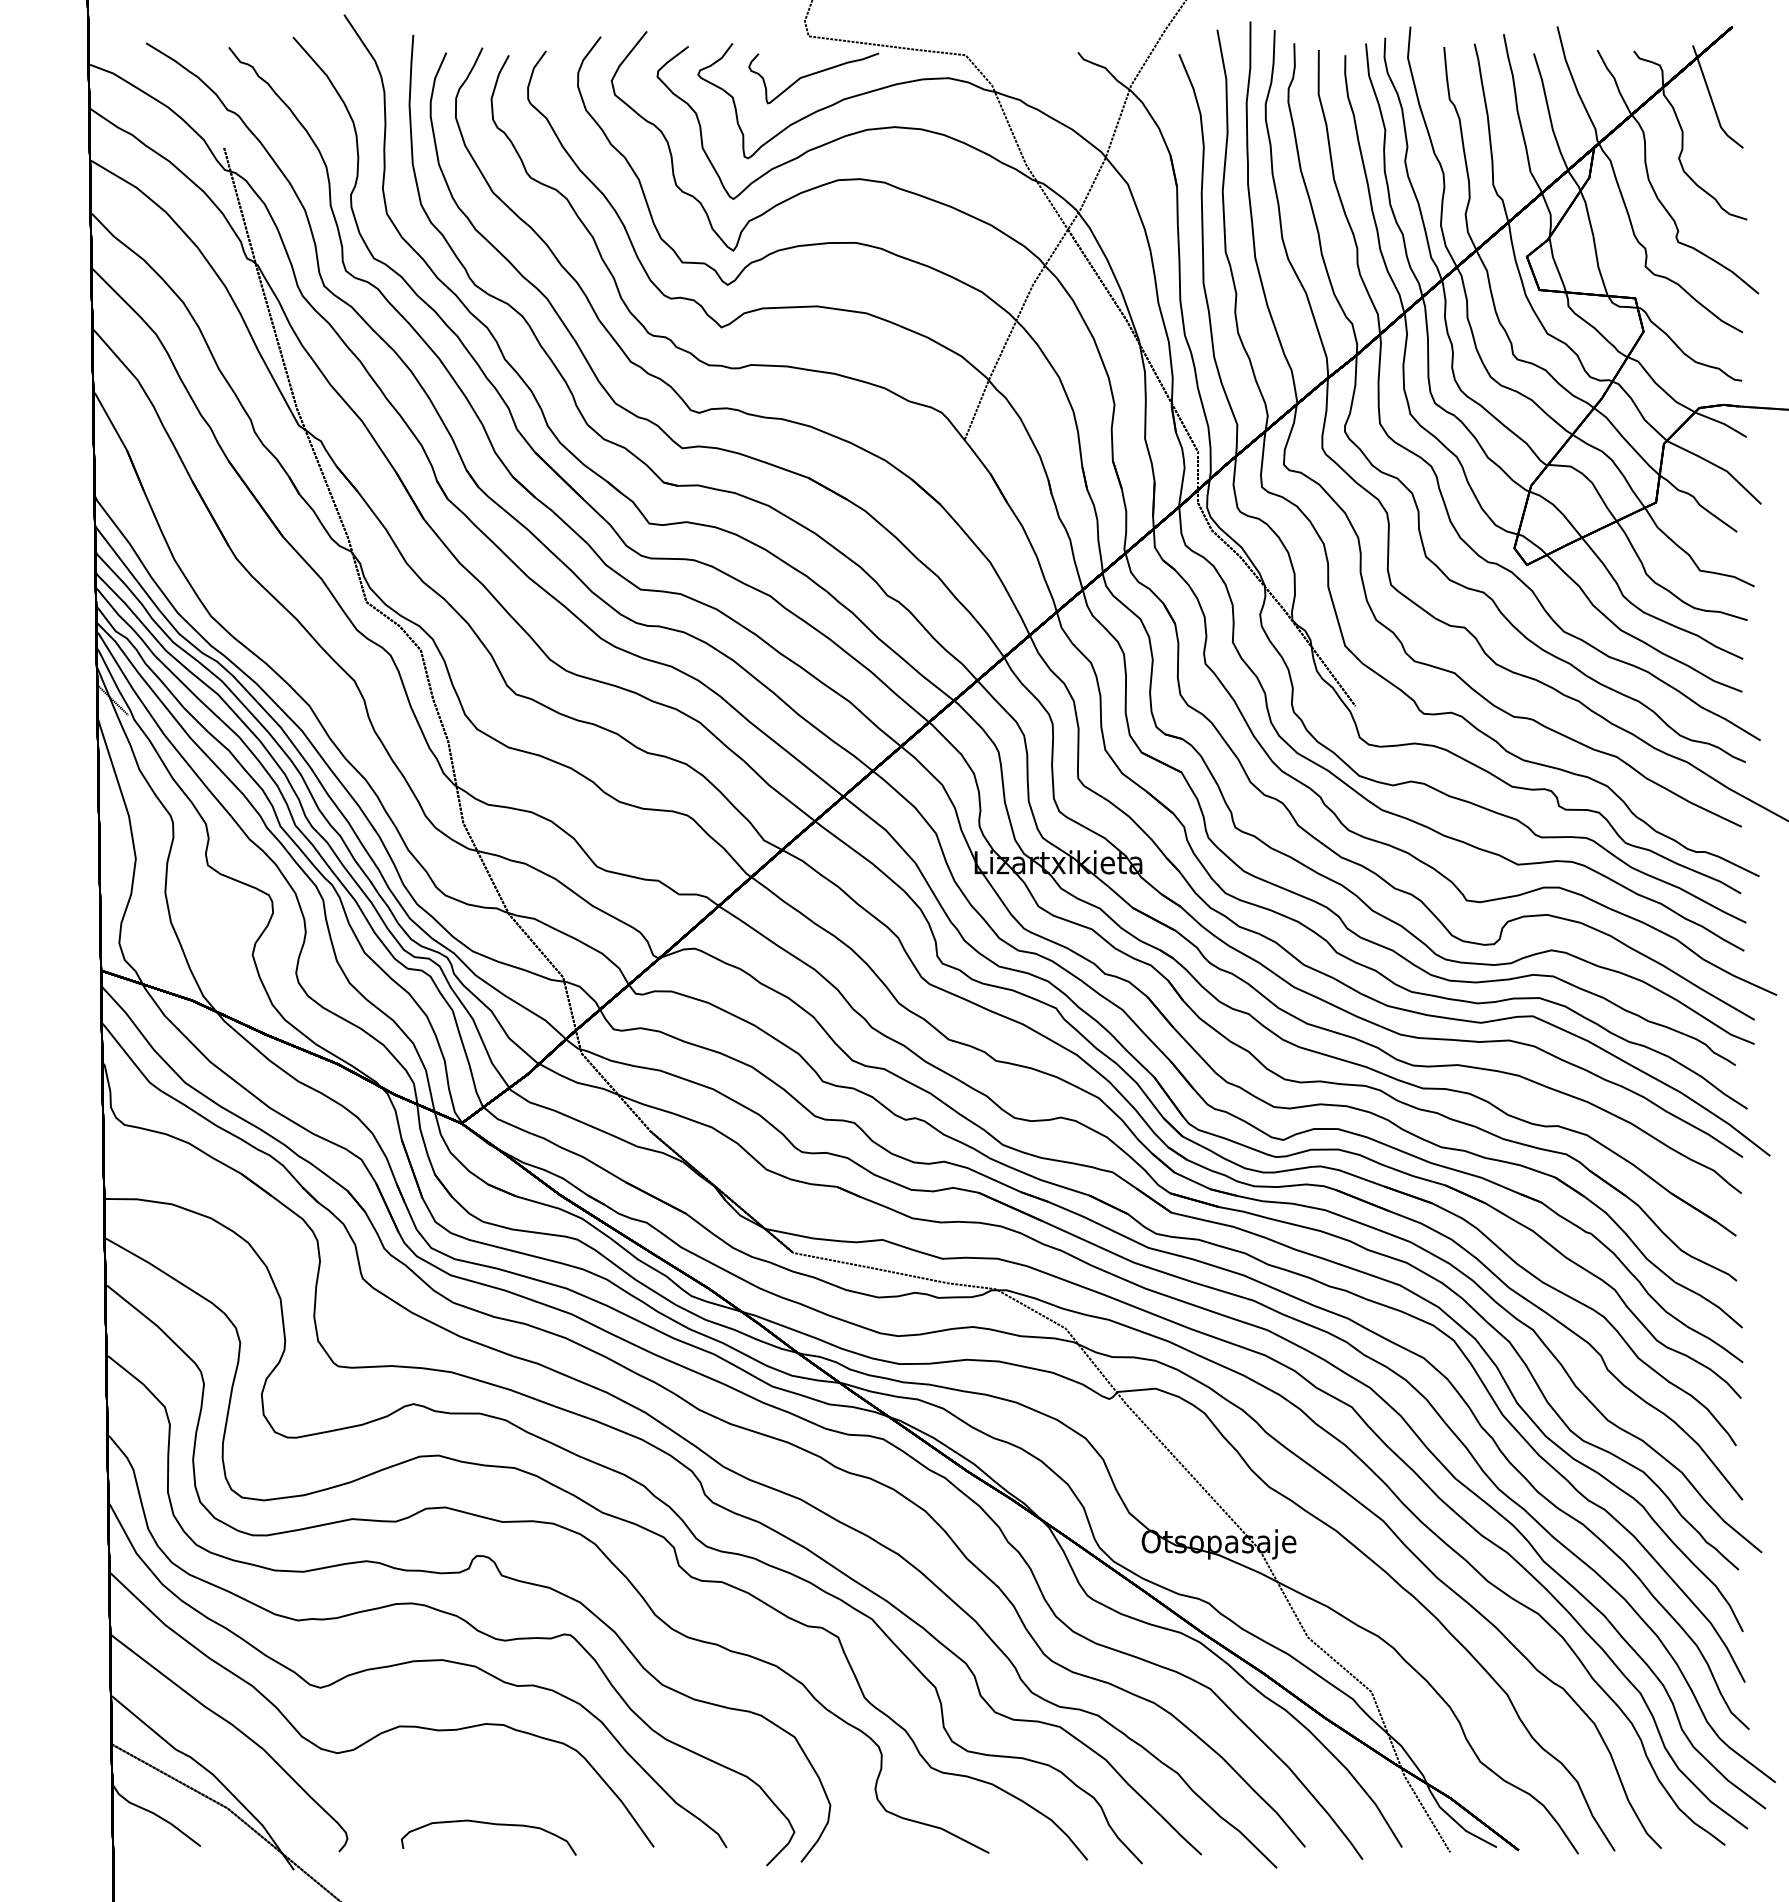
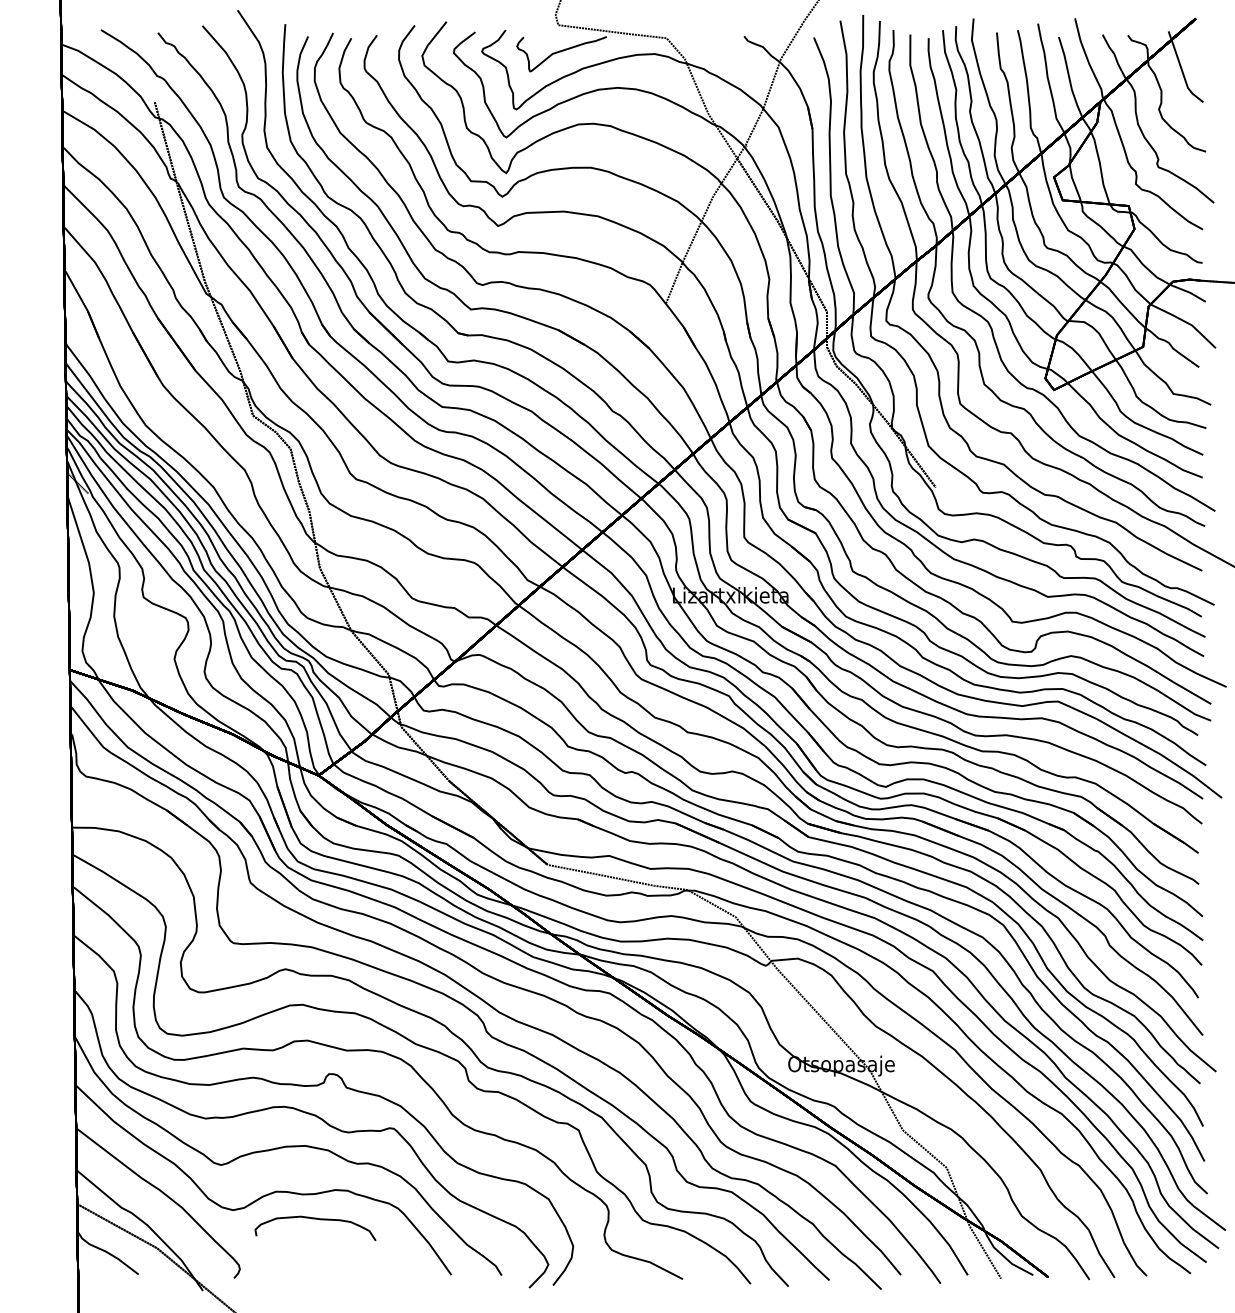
curve: (488, 1824) -> (315, 1219), moved

